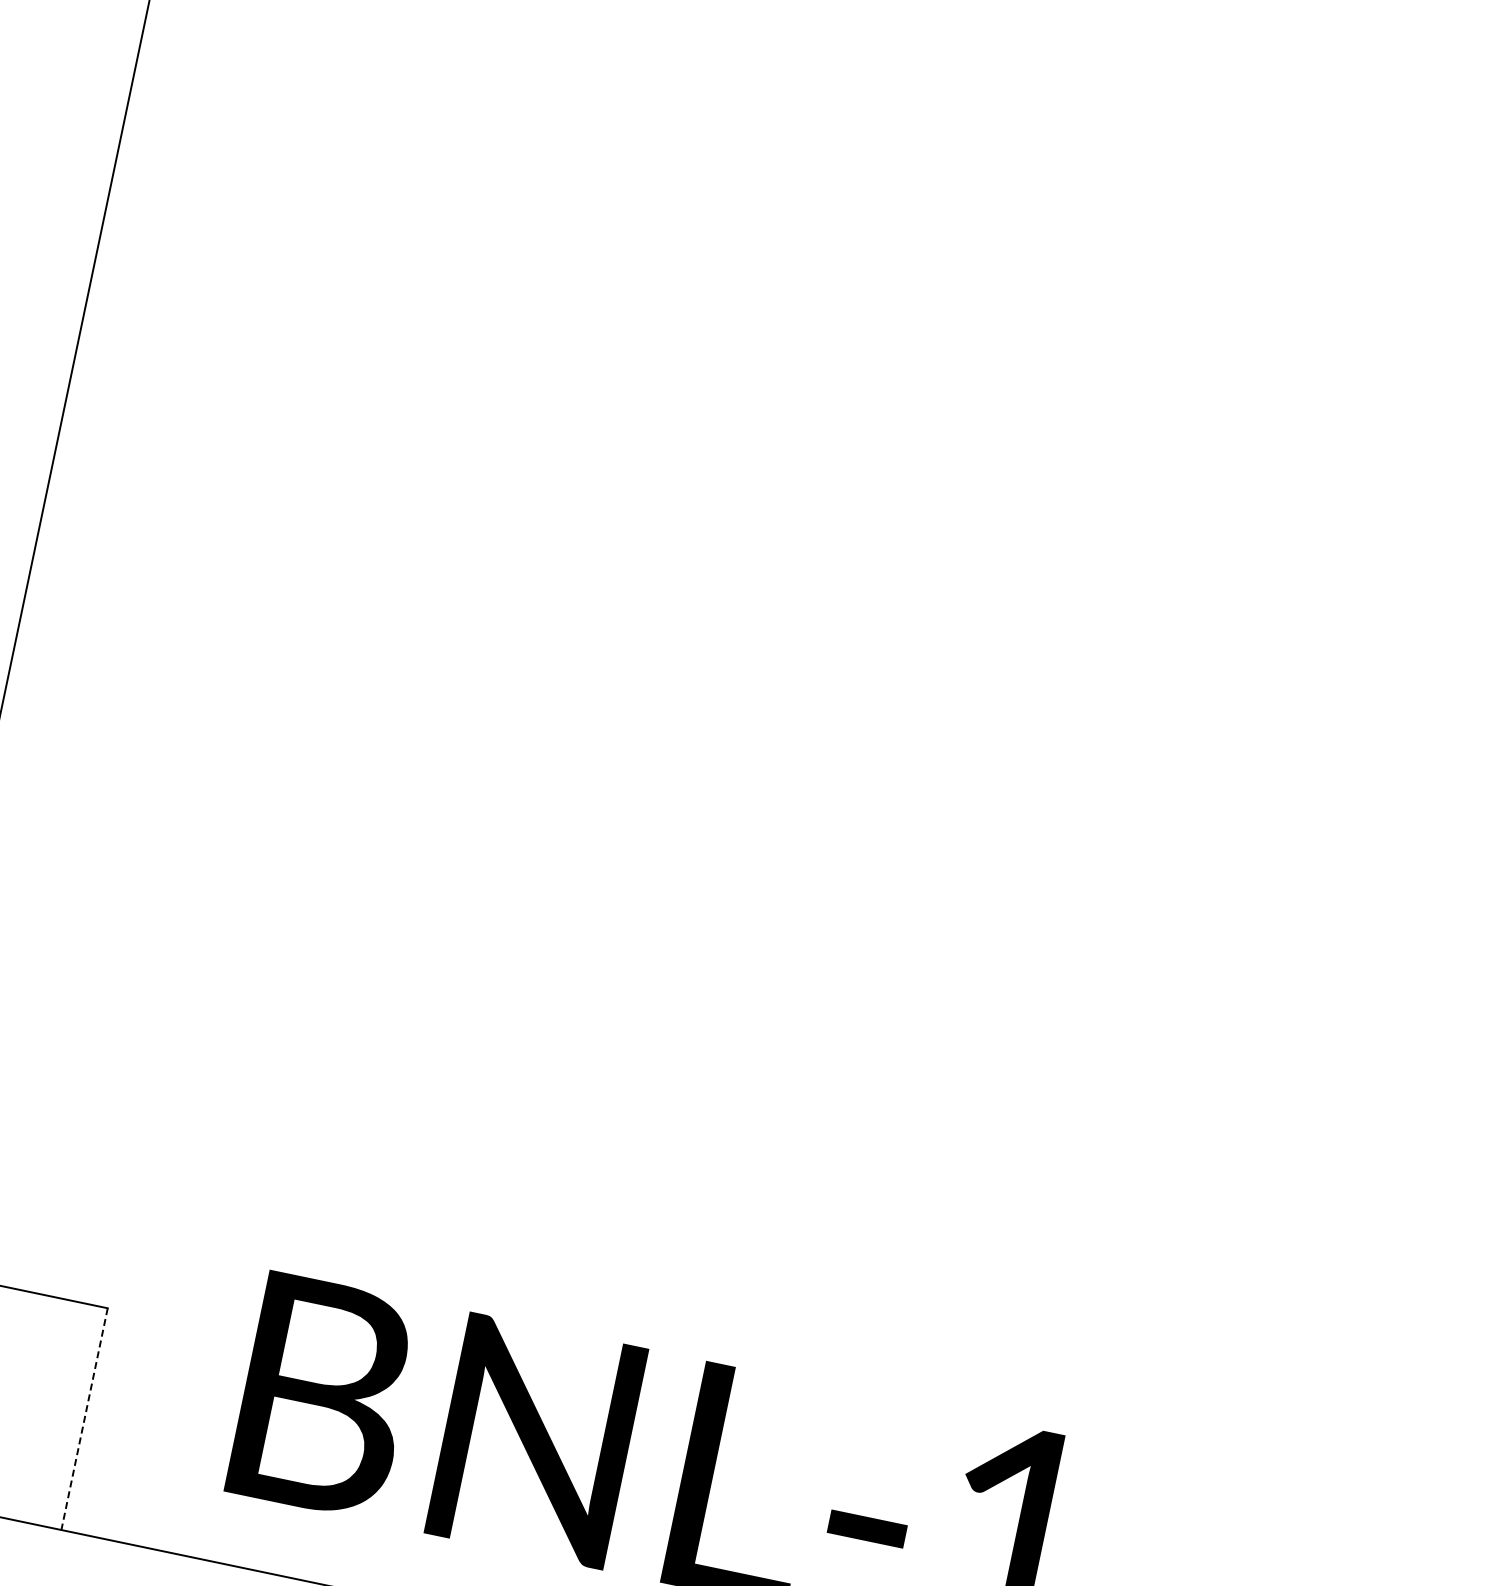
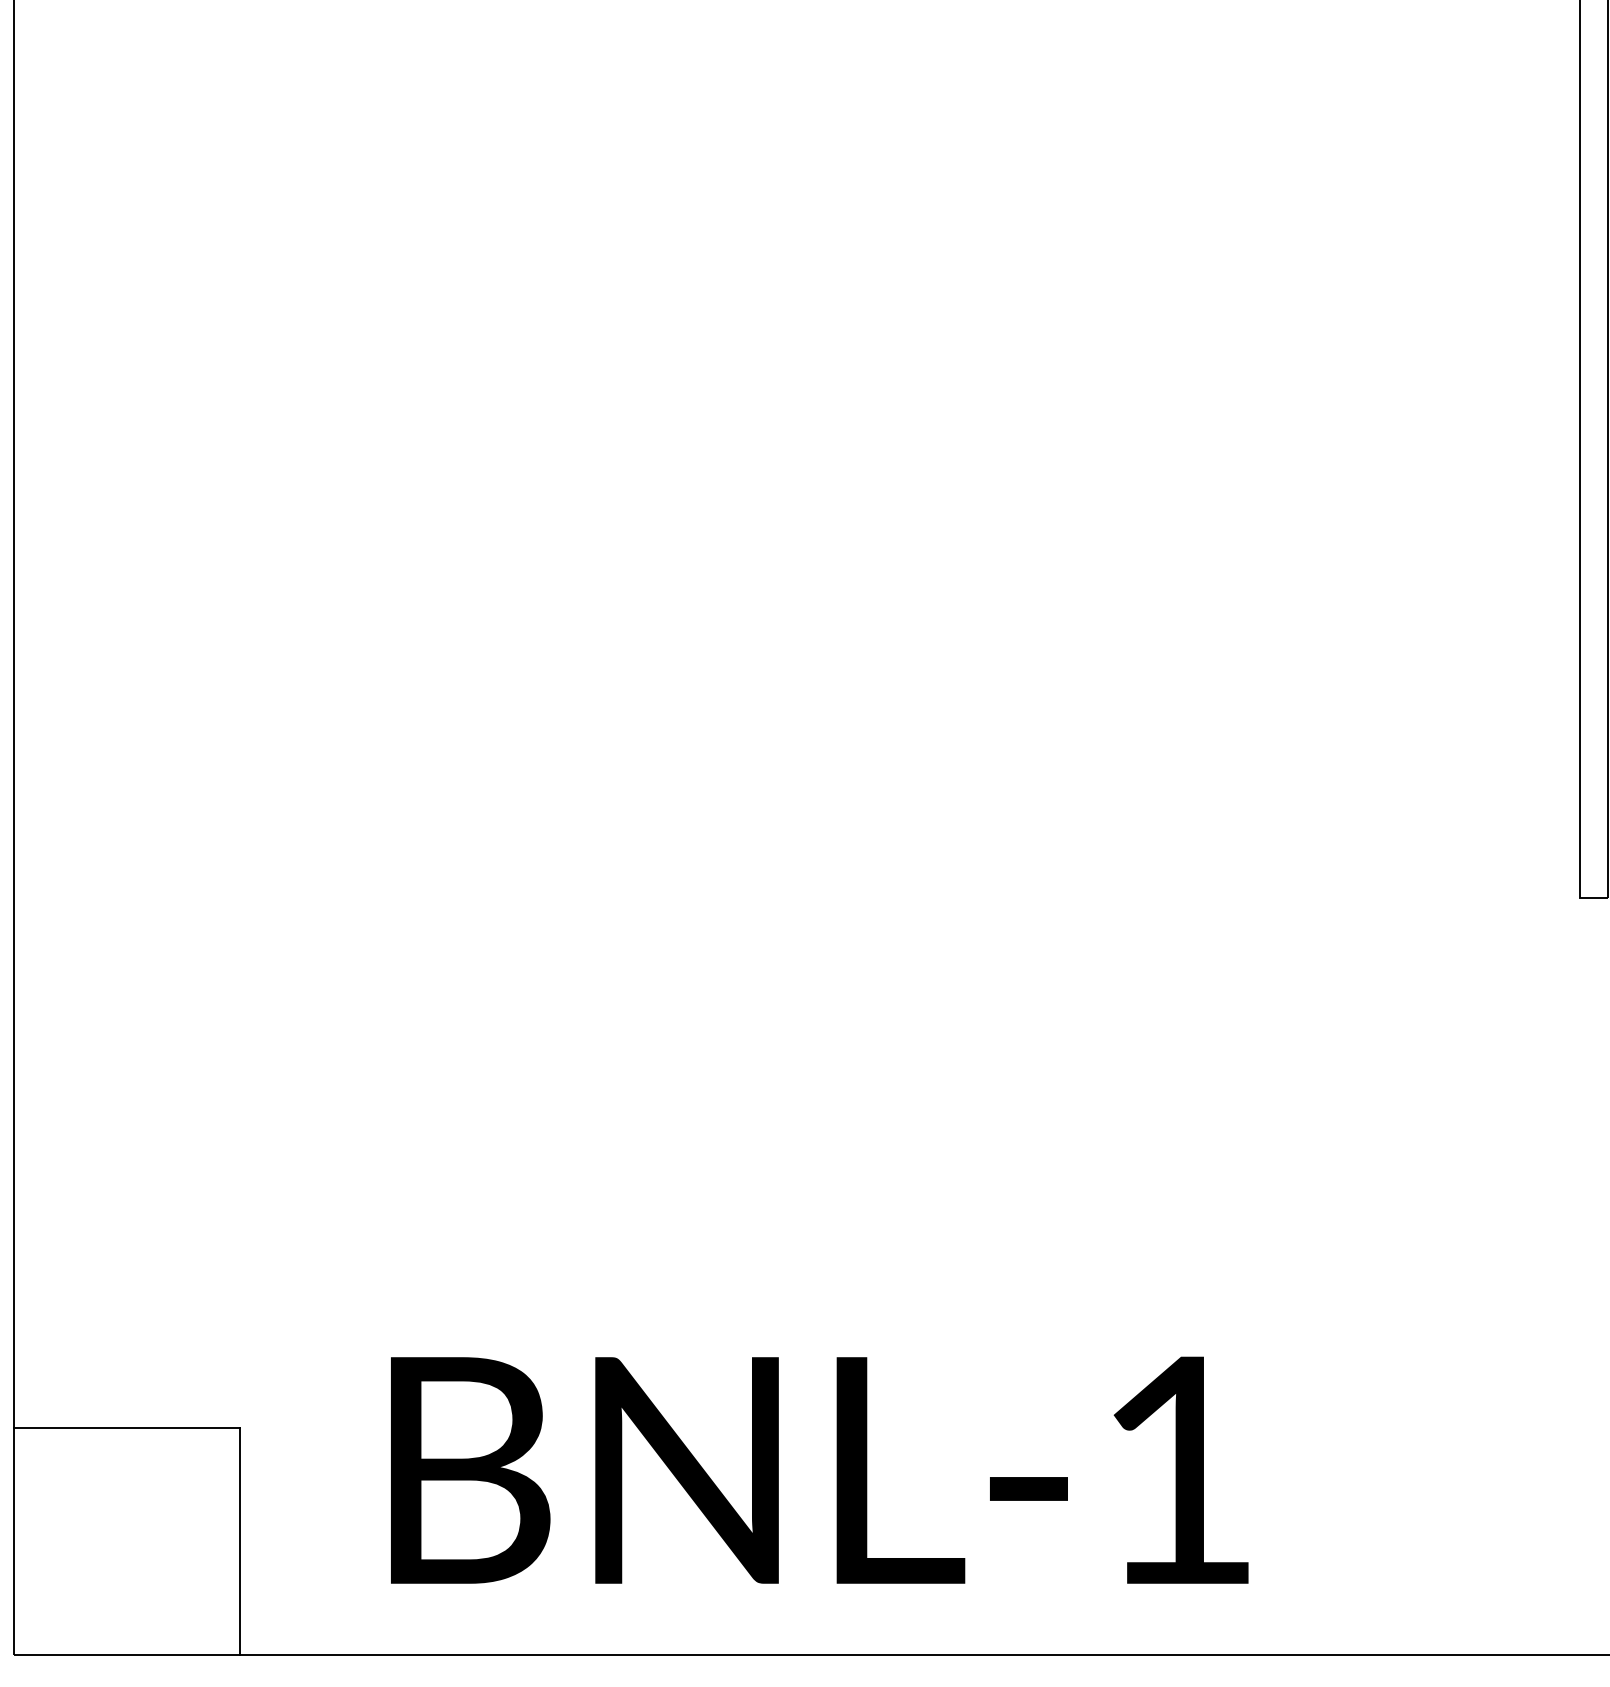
line: (84, 1419) -> (240, 1541), dashed -> solid

